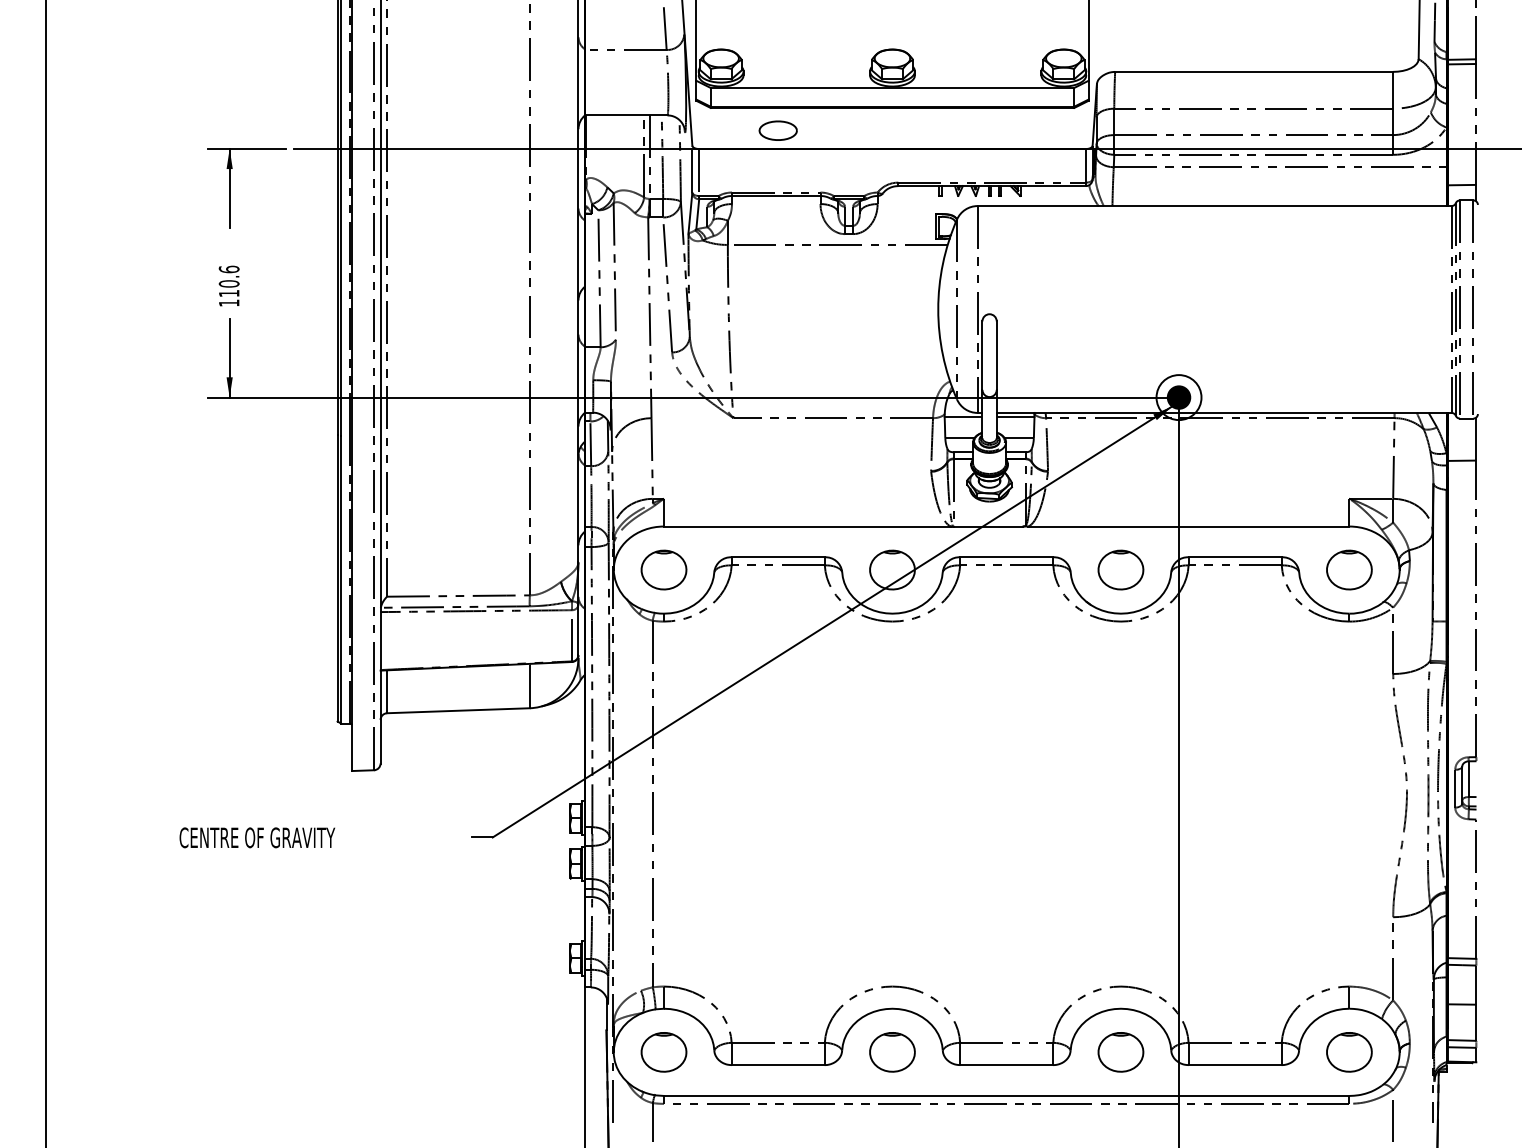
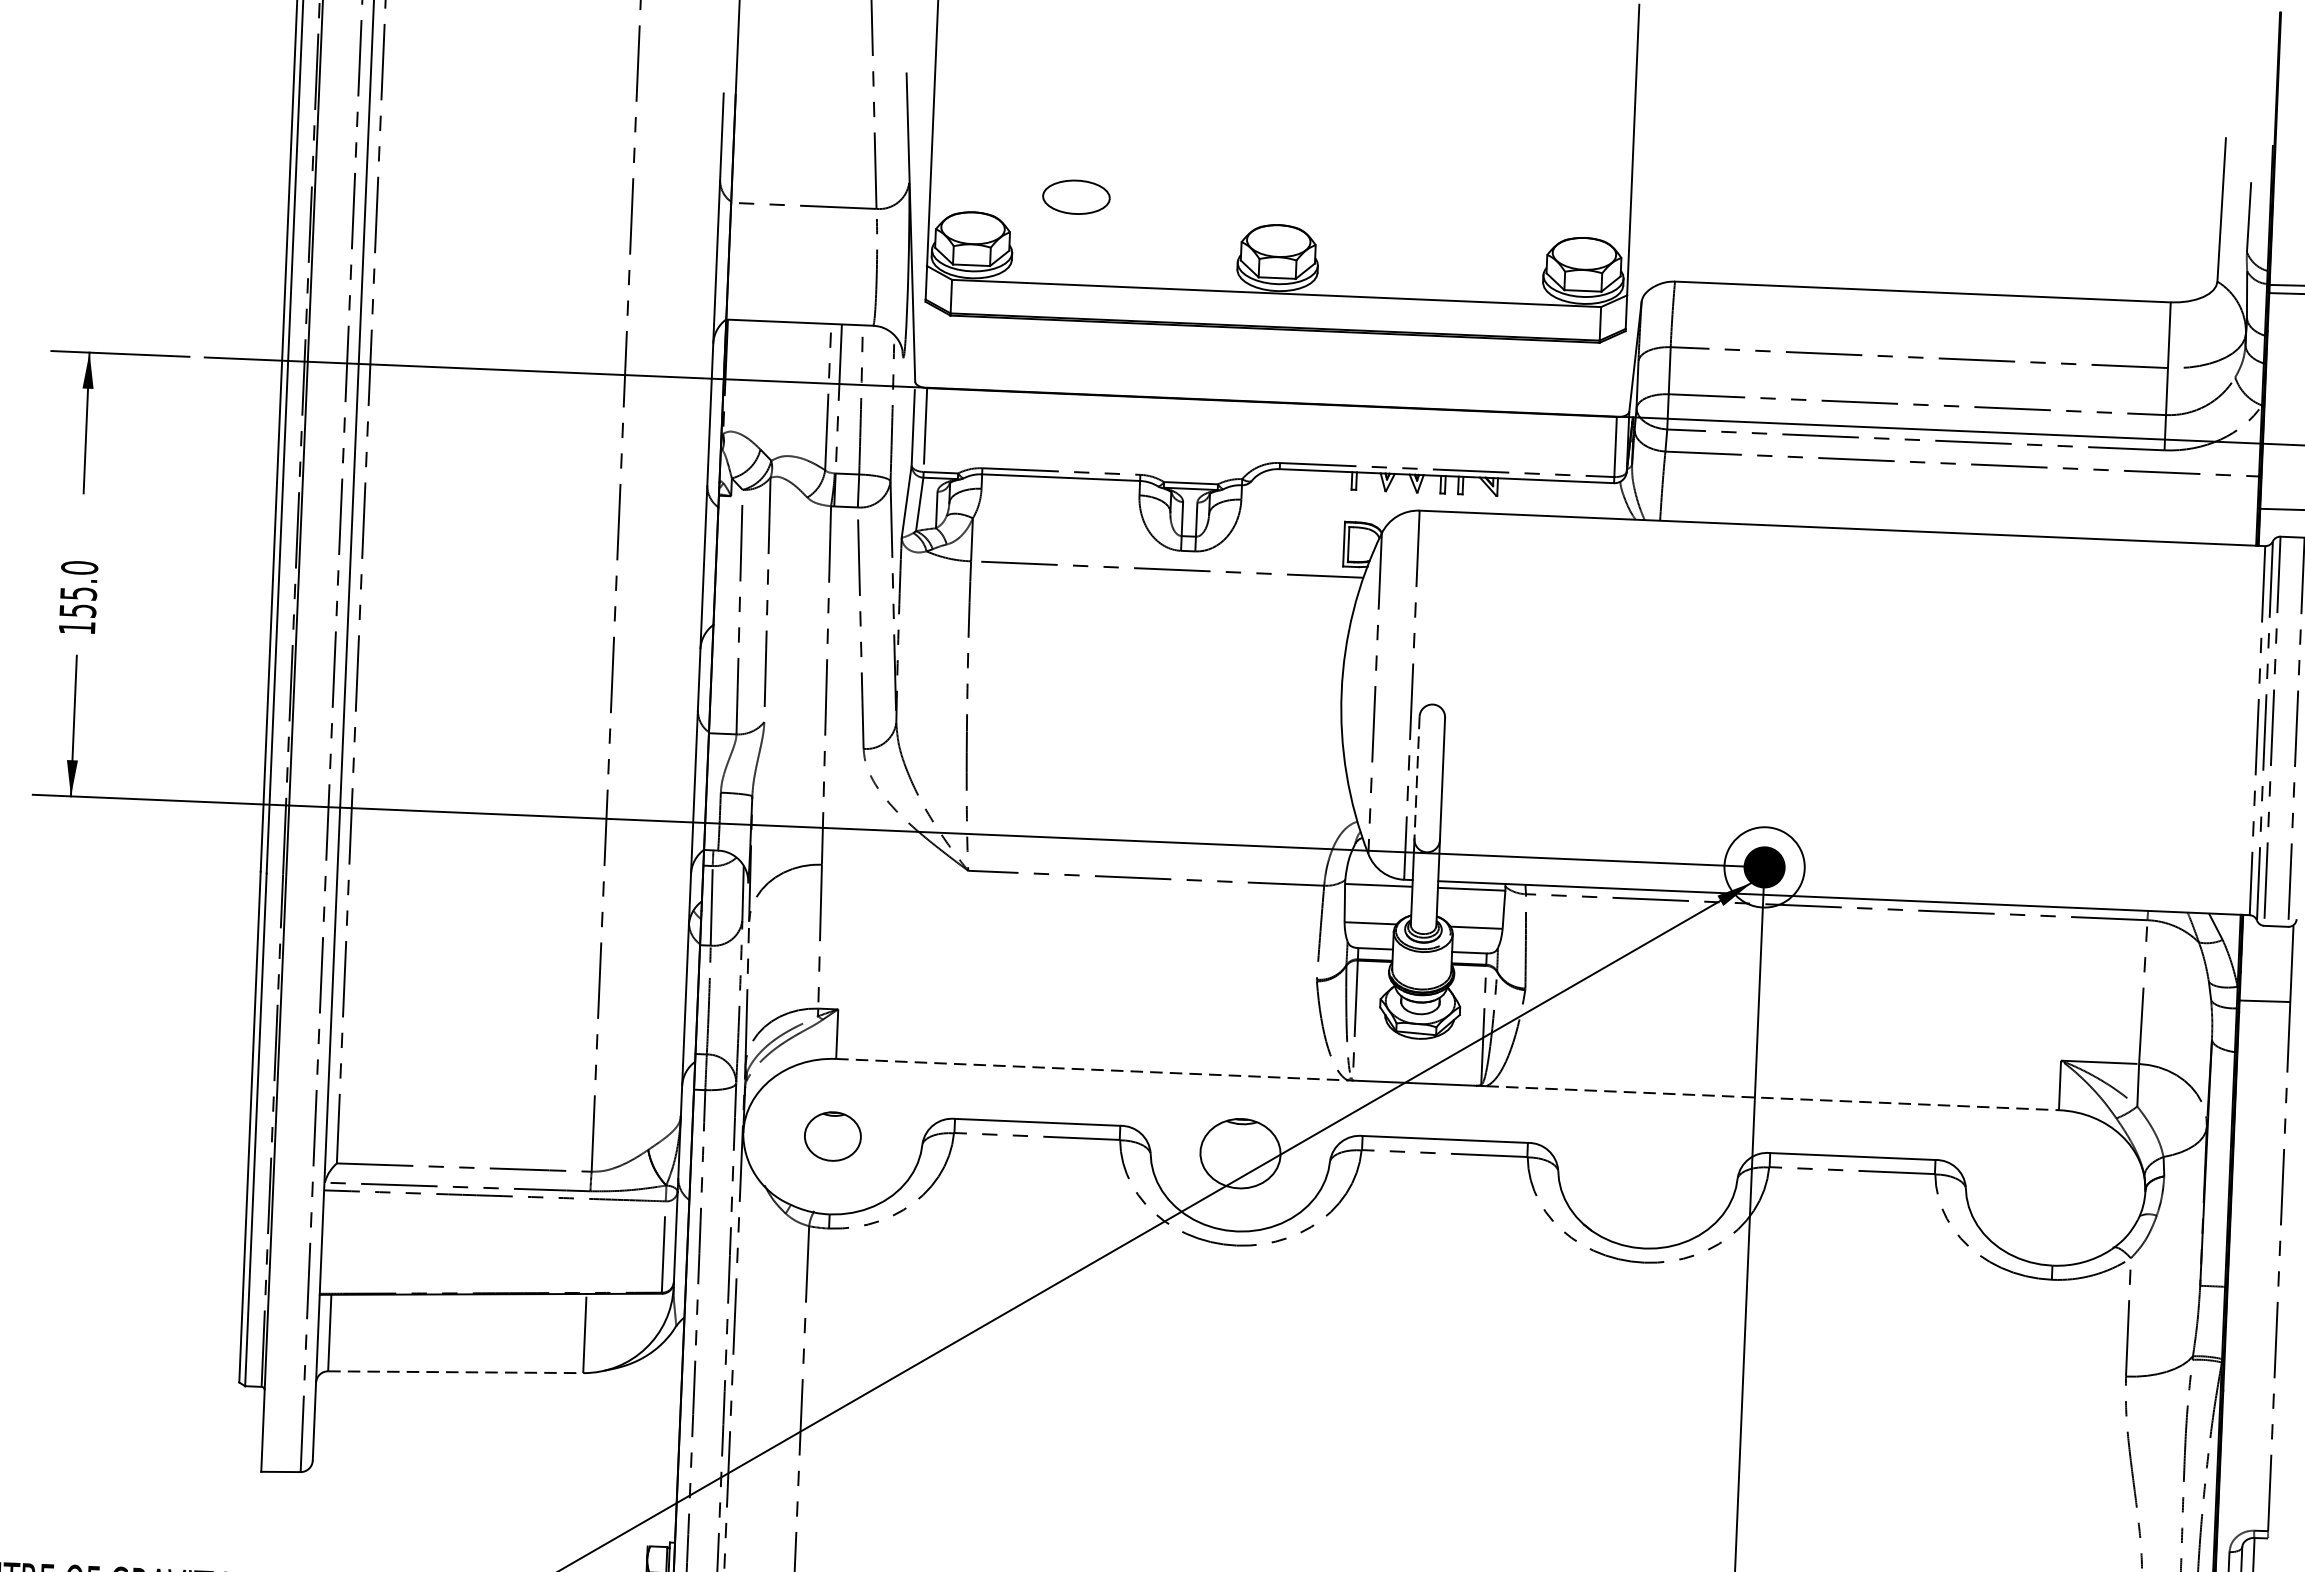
part: (777, 130) -> (1075, 196), moved
text: (228, 281) -> (77, 589), 110.6 -> 155.0
line: (982, 356) -> (1417, 779), solid -> dashed
line: (807, 526) -> (1092, 1069), solid -> dashed
line: (1189, 526) -> (1773, 1098), solid -> dashed
part: (663, 569) -> (832, 1135), size x0.7
part: (1120, 569) -> (1647, 1169), removed
part: (1349, 569) -> (2055, 1186), removed
line: (458, 710) -> (455, 1371), solid -> dashed

